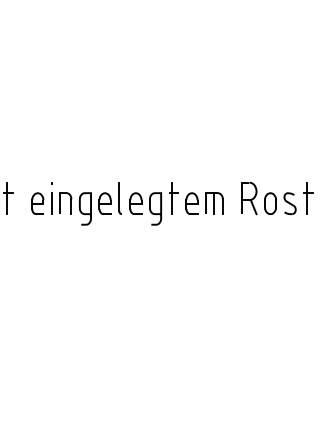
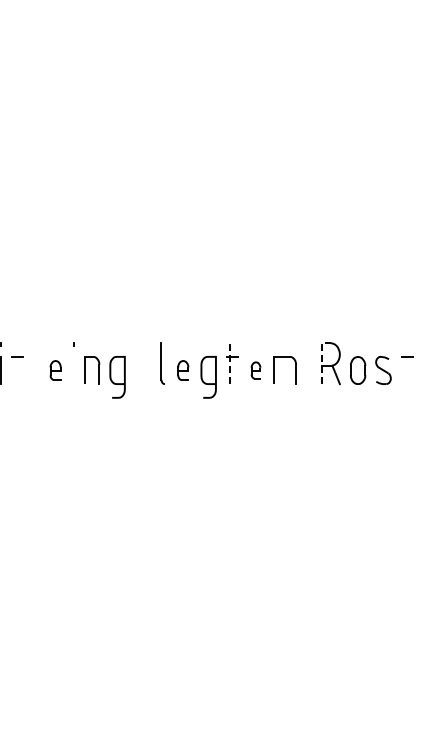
line: (242, 194) -> (321, 358), solid -> dashed
line: (6, 198) -> (15, 363), removed
line: (172, 198) -> (230, 363), solid -> dashed
line: (307, 198) -> (405, 363), removed
part: (37, 203) -> (55, 370), size x0.7
line: (51, 203) -> (73, 370), removed
part: (105, 203) -> (143, 370), removed
part: (136, 203) -> (183, 370), size x0.7
part: (191, 203) -> (255, 370), size x0.6
line: (214, 203) -> (285, 370), removed

